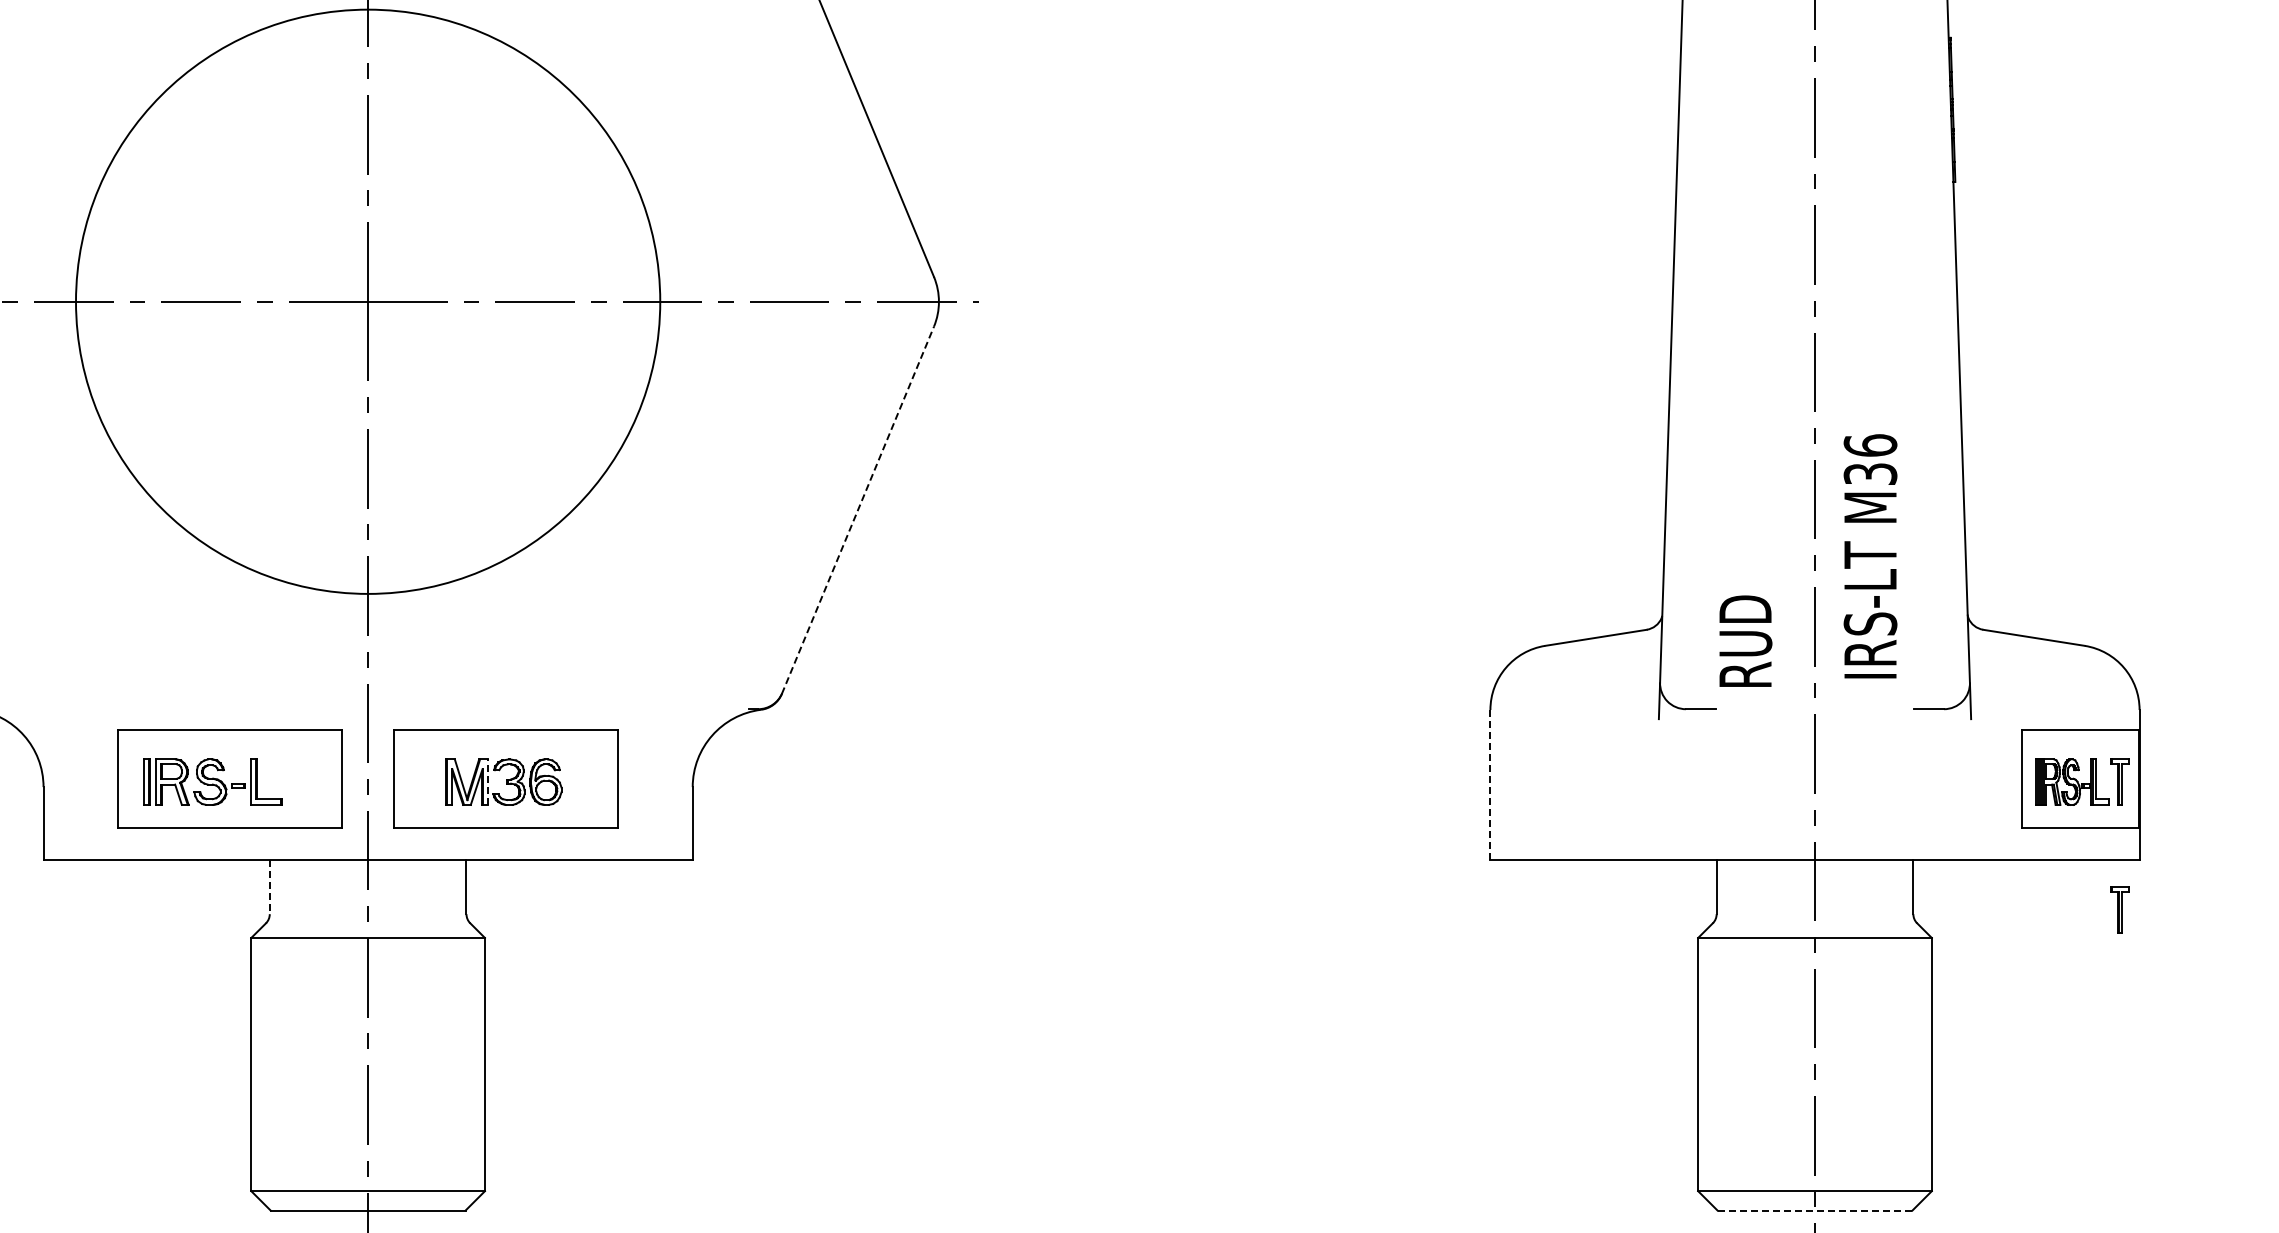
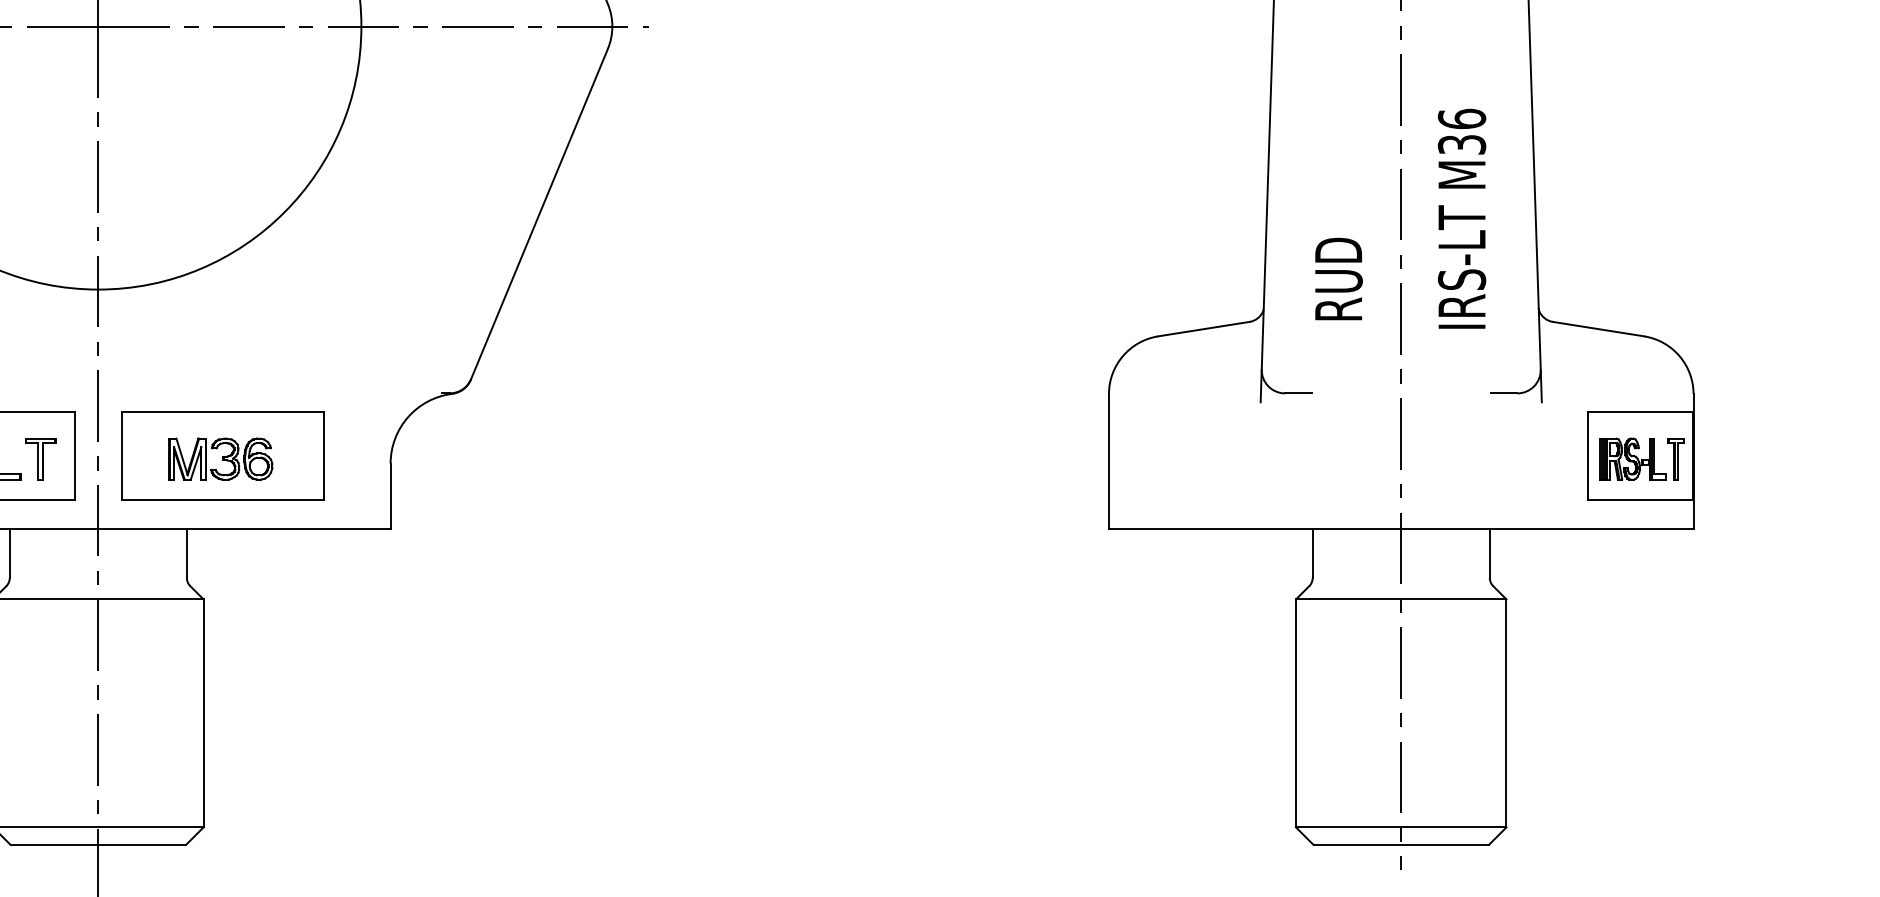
line: (857, 510) -> (539, 214), dashed -> solid
text: (1870, 556) -> (1462, 218), moved
text: (1745, 640) -> (1338, 278), moved
part: (304, 781) -> (41, 458), added
line: (487, 782) -> (205, 459), dashed -> solid
line: (1490, 784) -> (1109, 461), dashed -> solid
line: (269, 887) -> (9, 553), dashed -> solid
part: (2119, 909) -> (1675, 573), removed
line: (1815, 1210) -> (1401, 844), dashed -> solid

